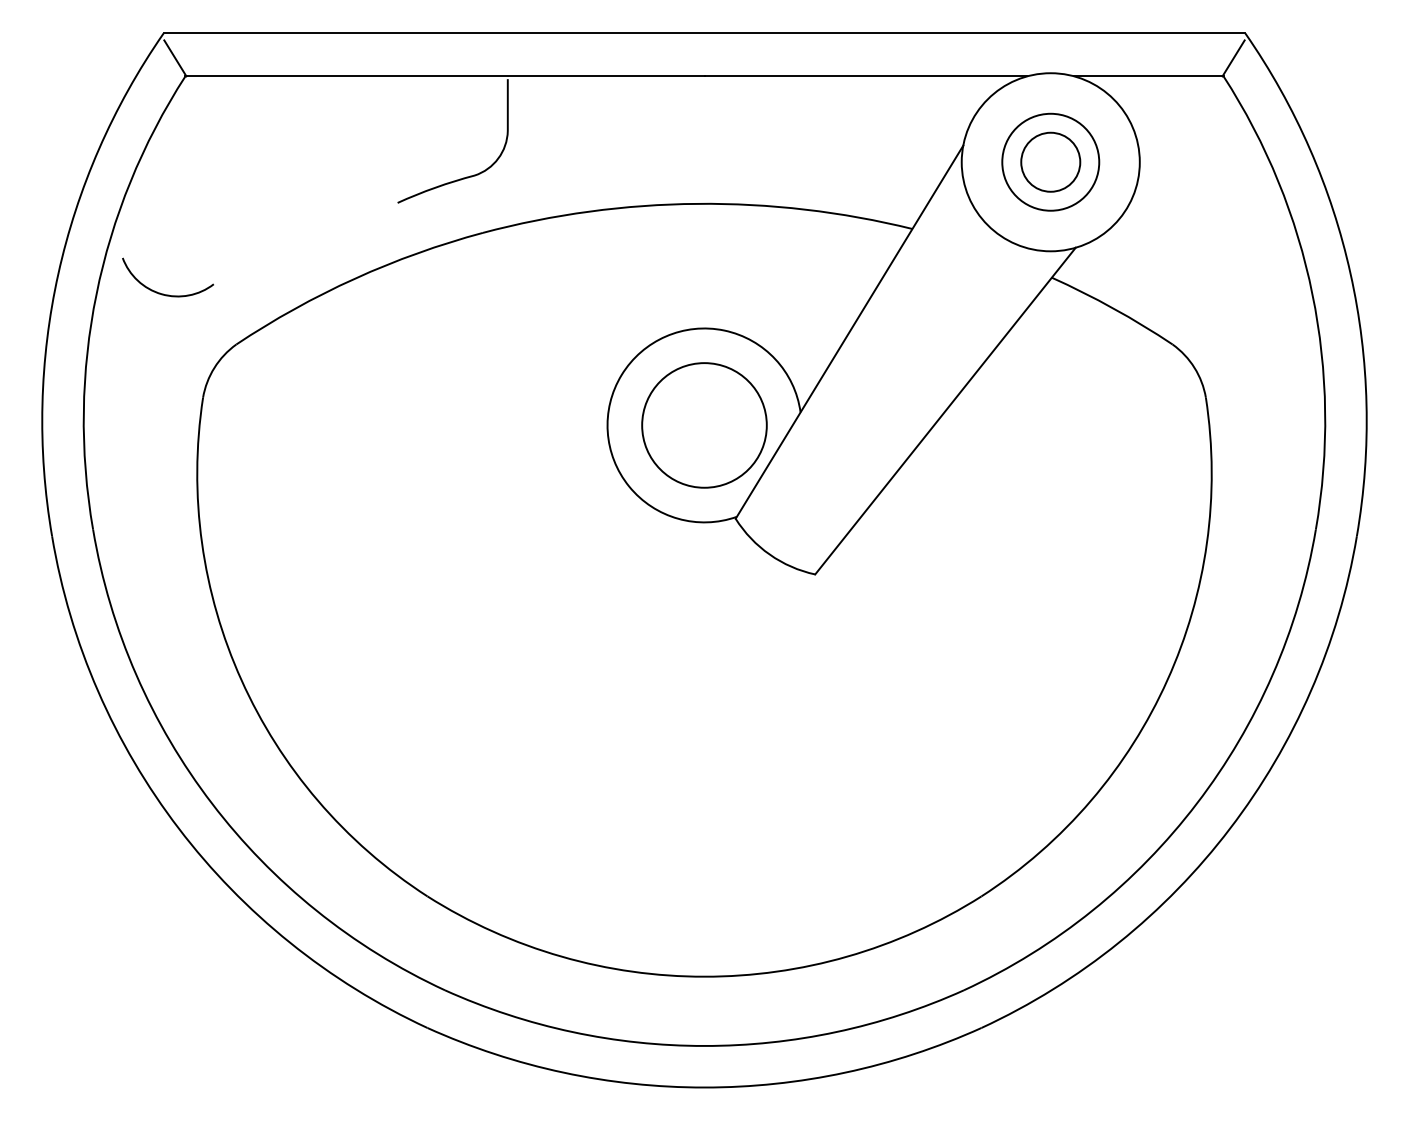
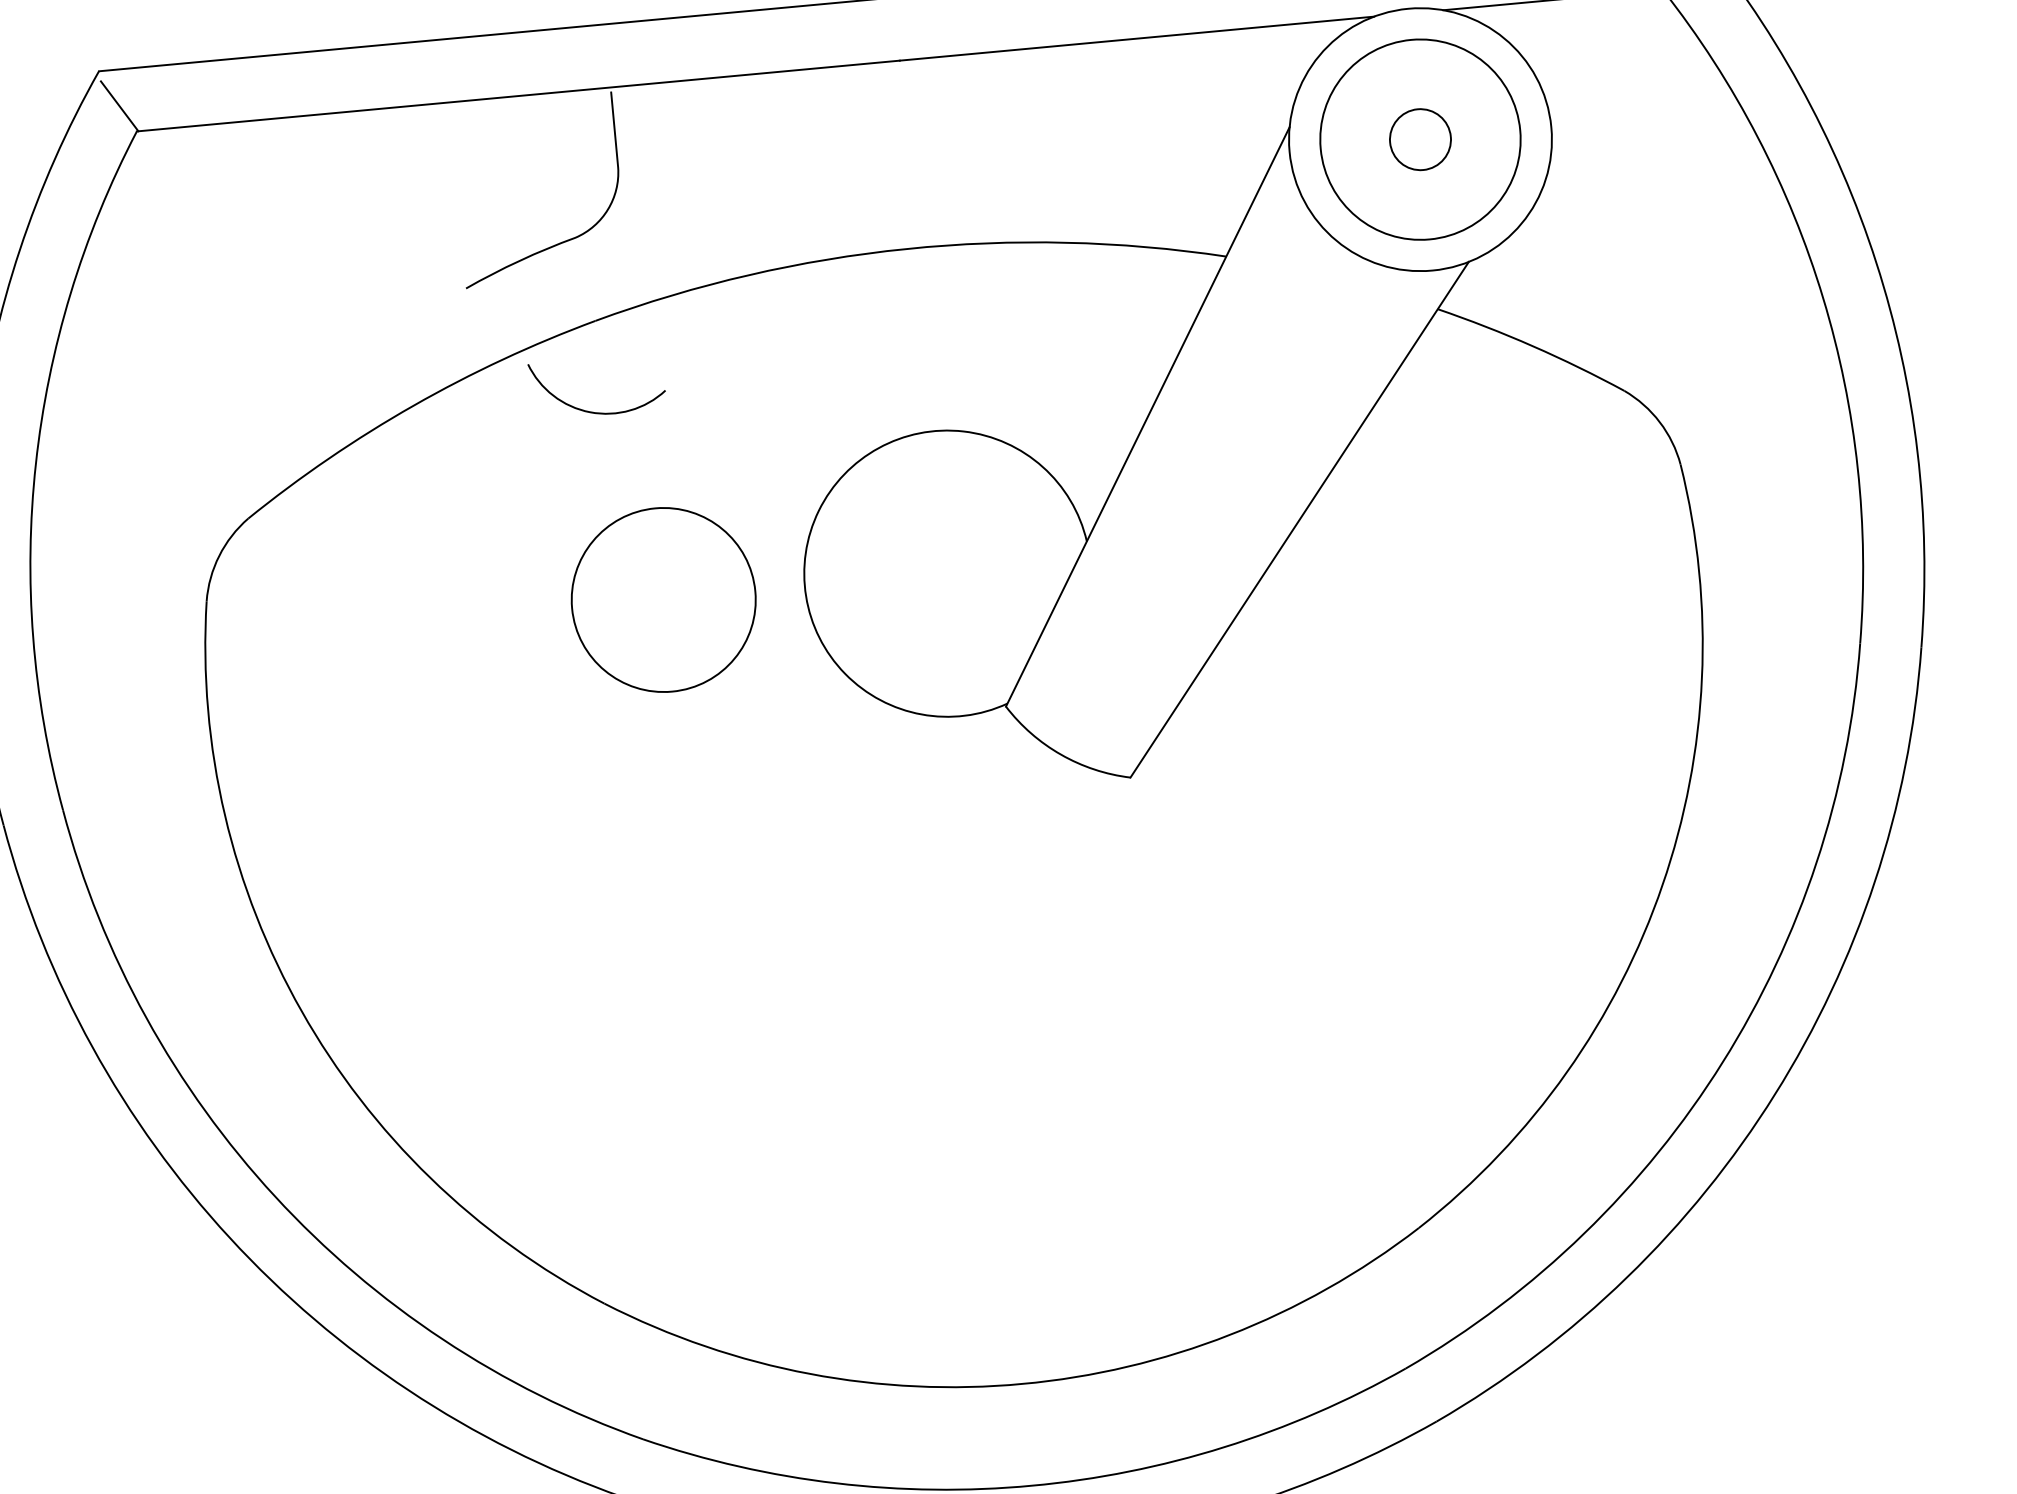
circle: (1050, 161) -> (1419, 138), size x0.7
circle: (1050, 161) -> (1419, 138), size x1.4
arc: (163, 293) -> (592, 410), moved
circle: (704, 425) -> (663, 600), moved

